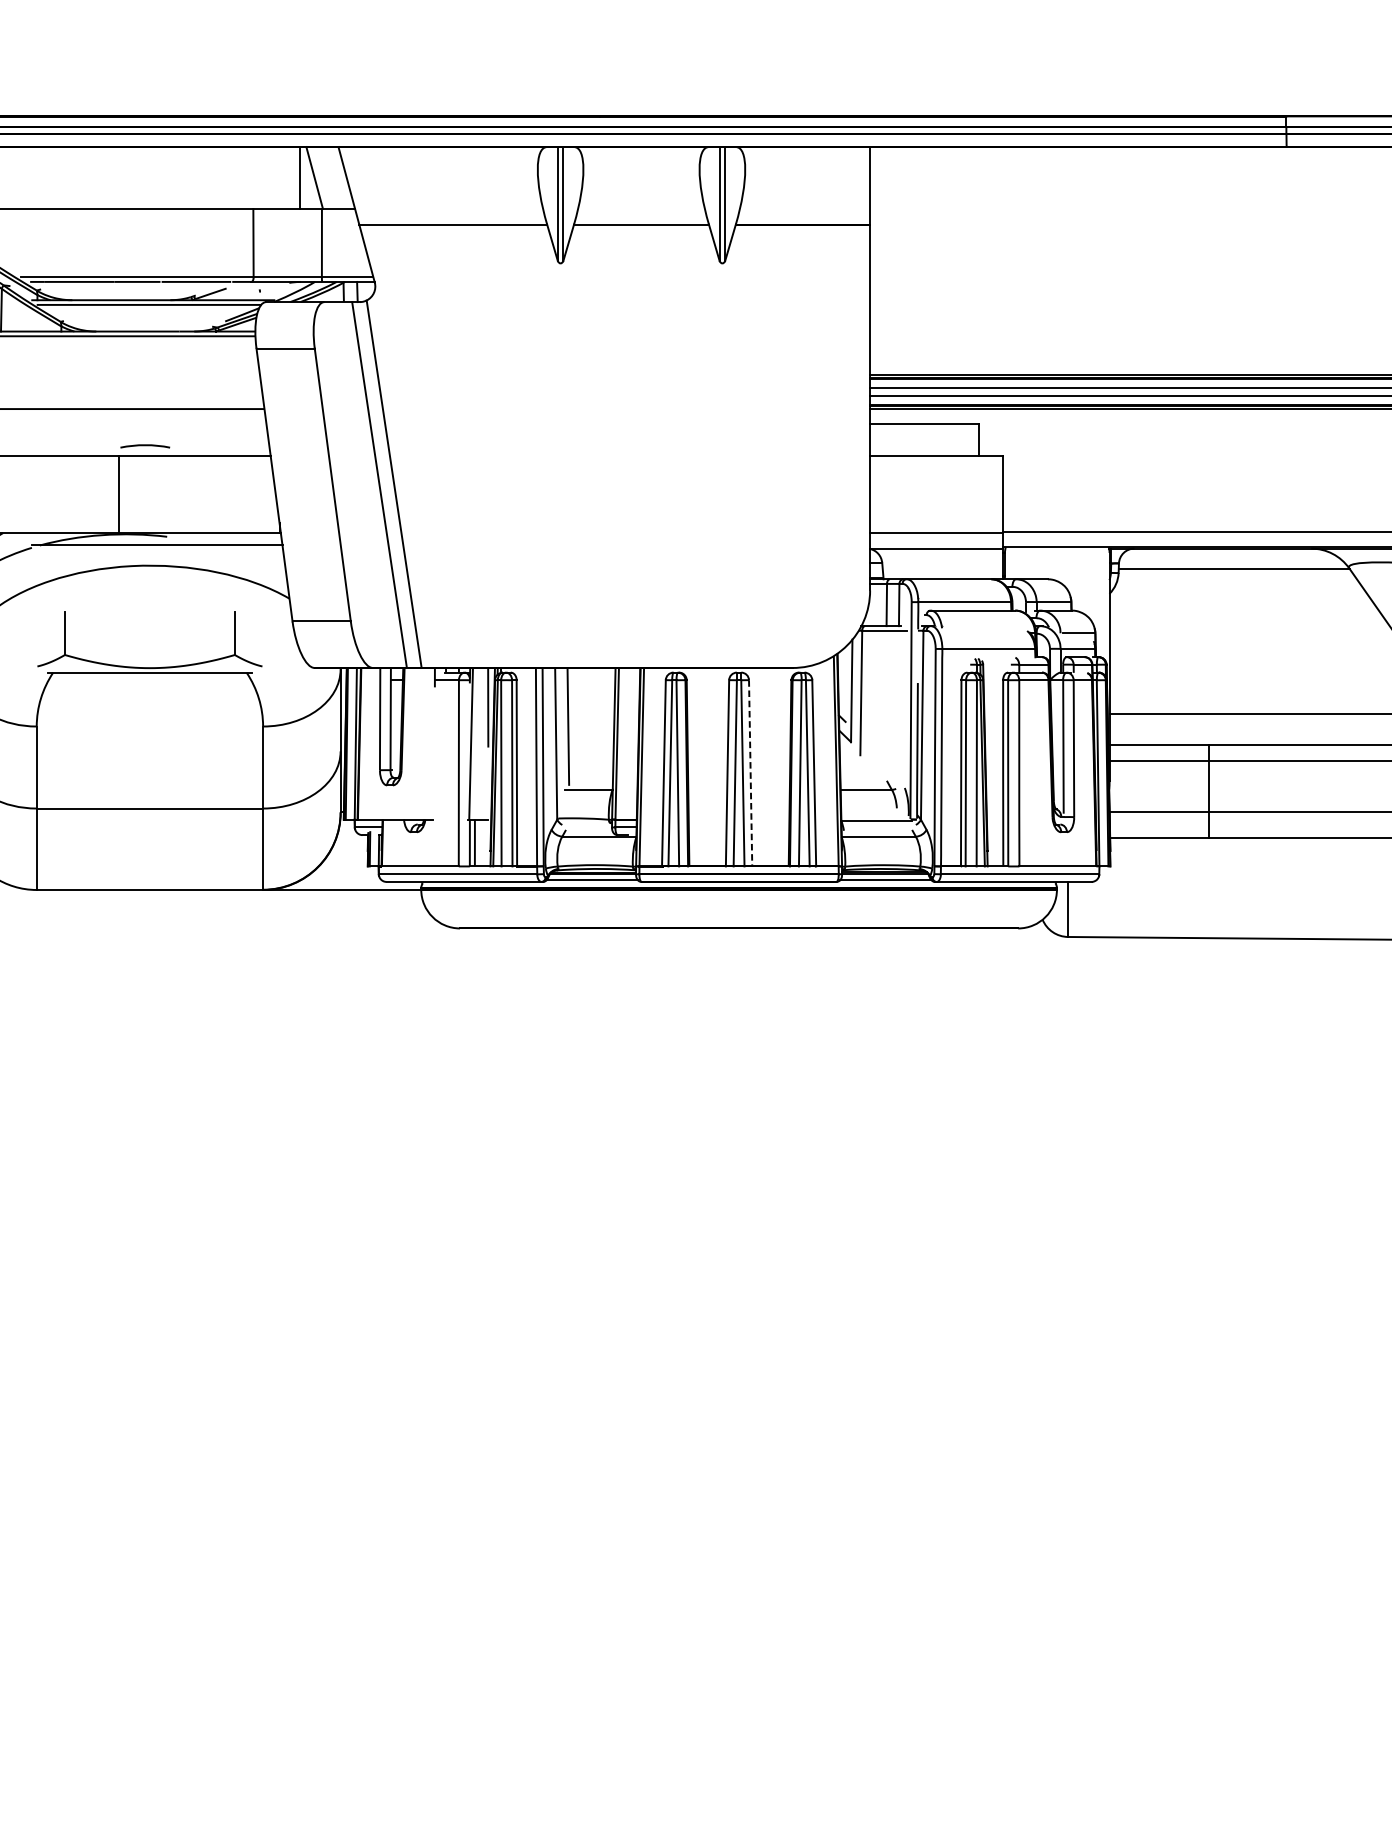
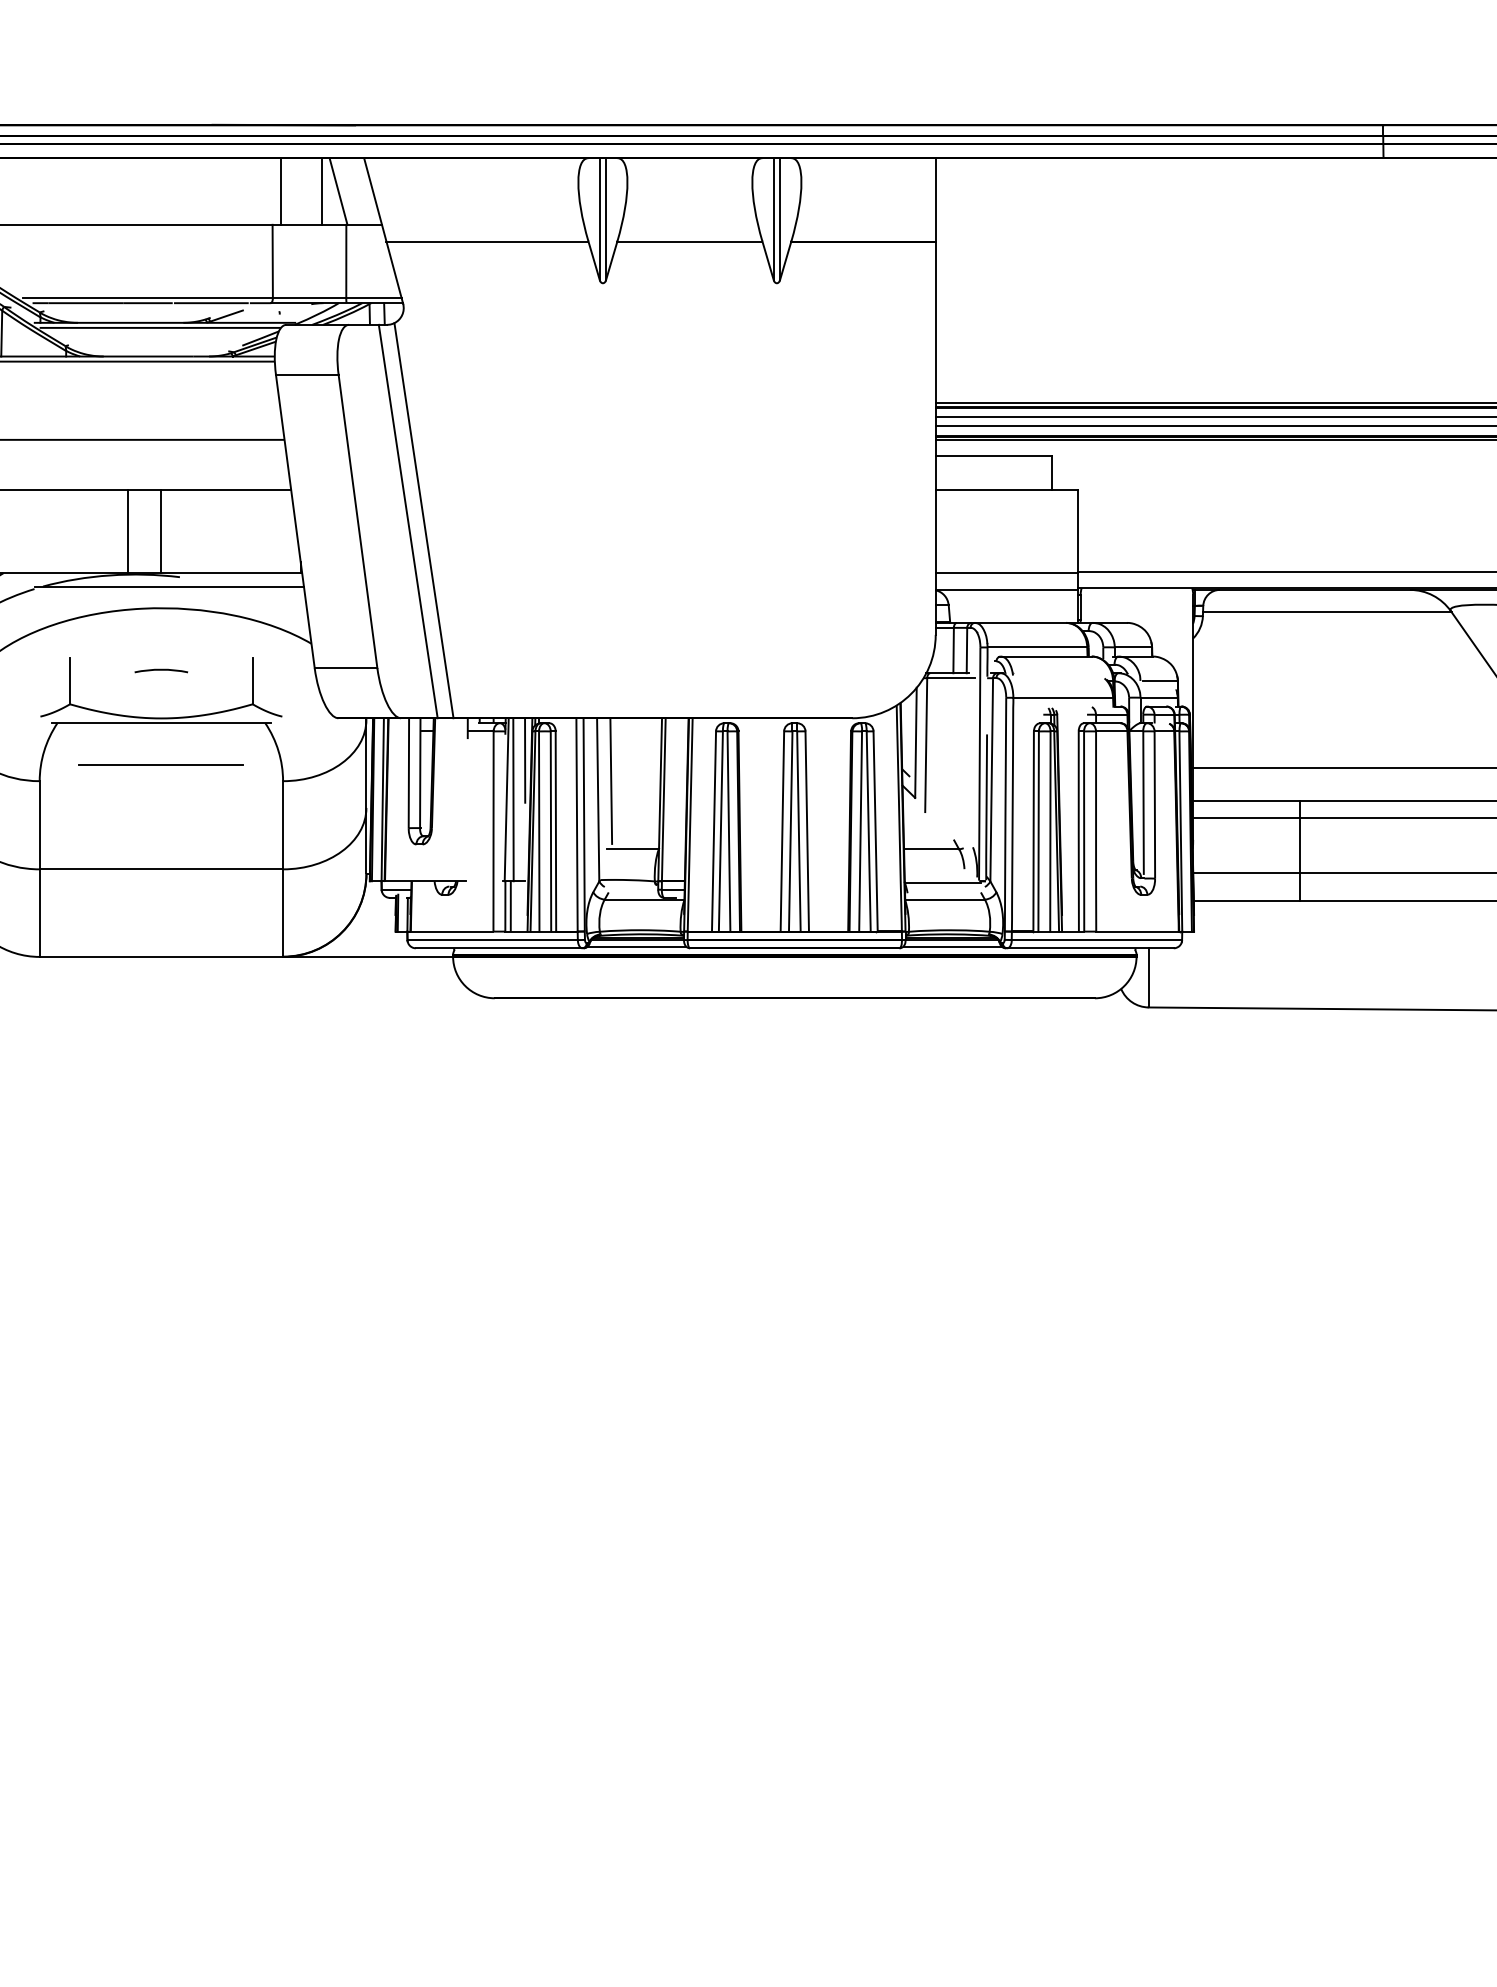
line: (260, 178) -> (280, 191), added
curve: (145, 445) -> (161, 670), moved
line: (150, 494) -> (161, 531), added
line: (149, 711) -> (160, 764), added
line: (477, 743) -> (513, 799), added
line: (750, 774) -> (807, 832), dashed -> solid

